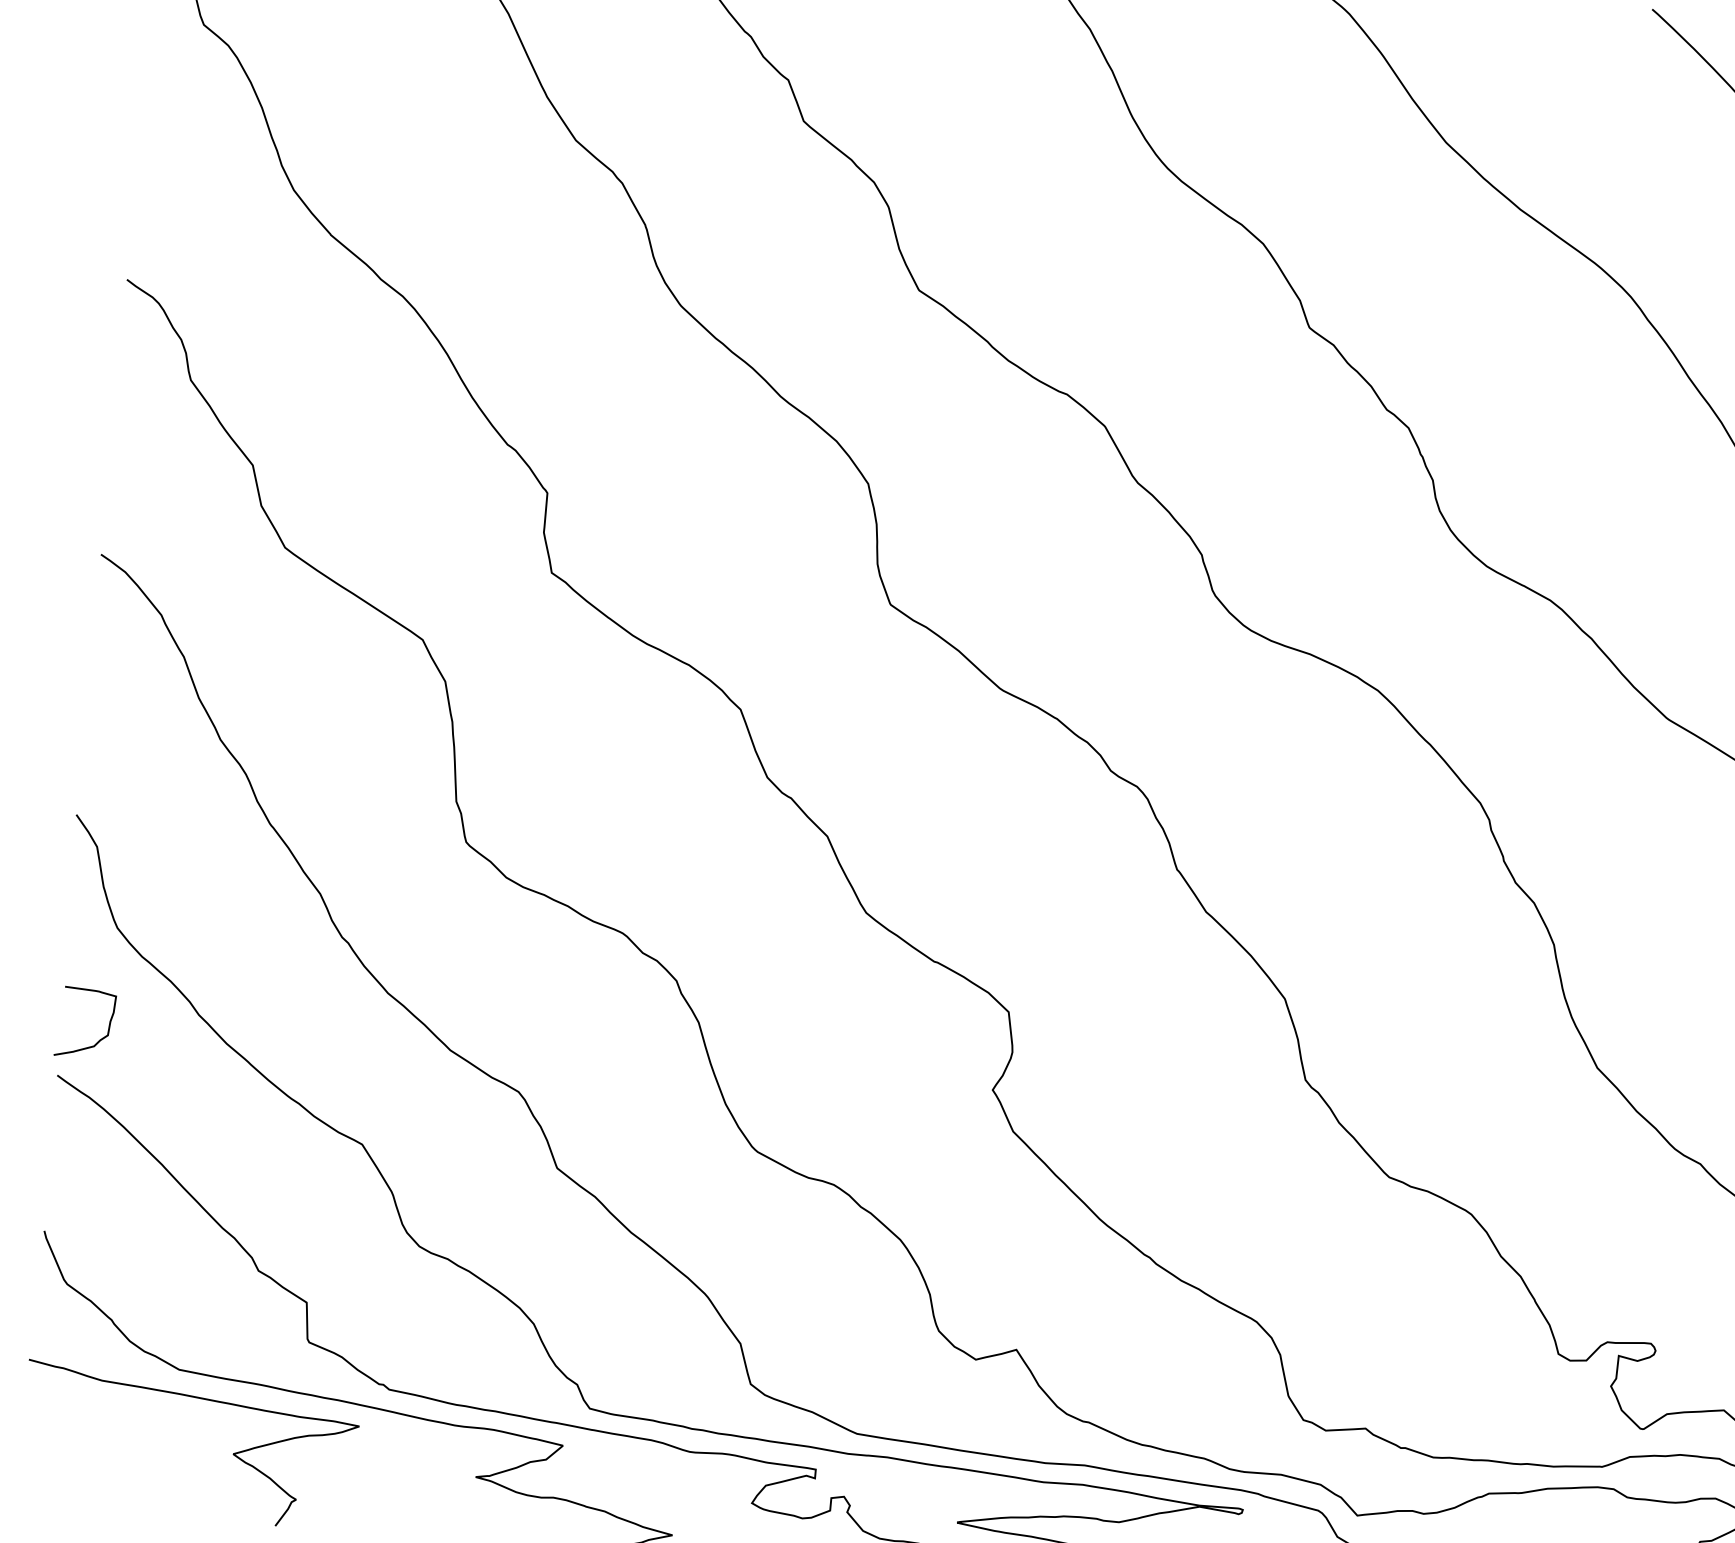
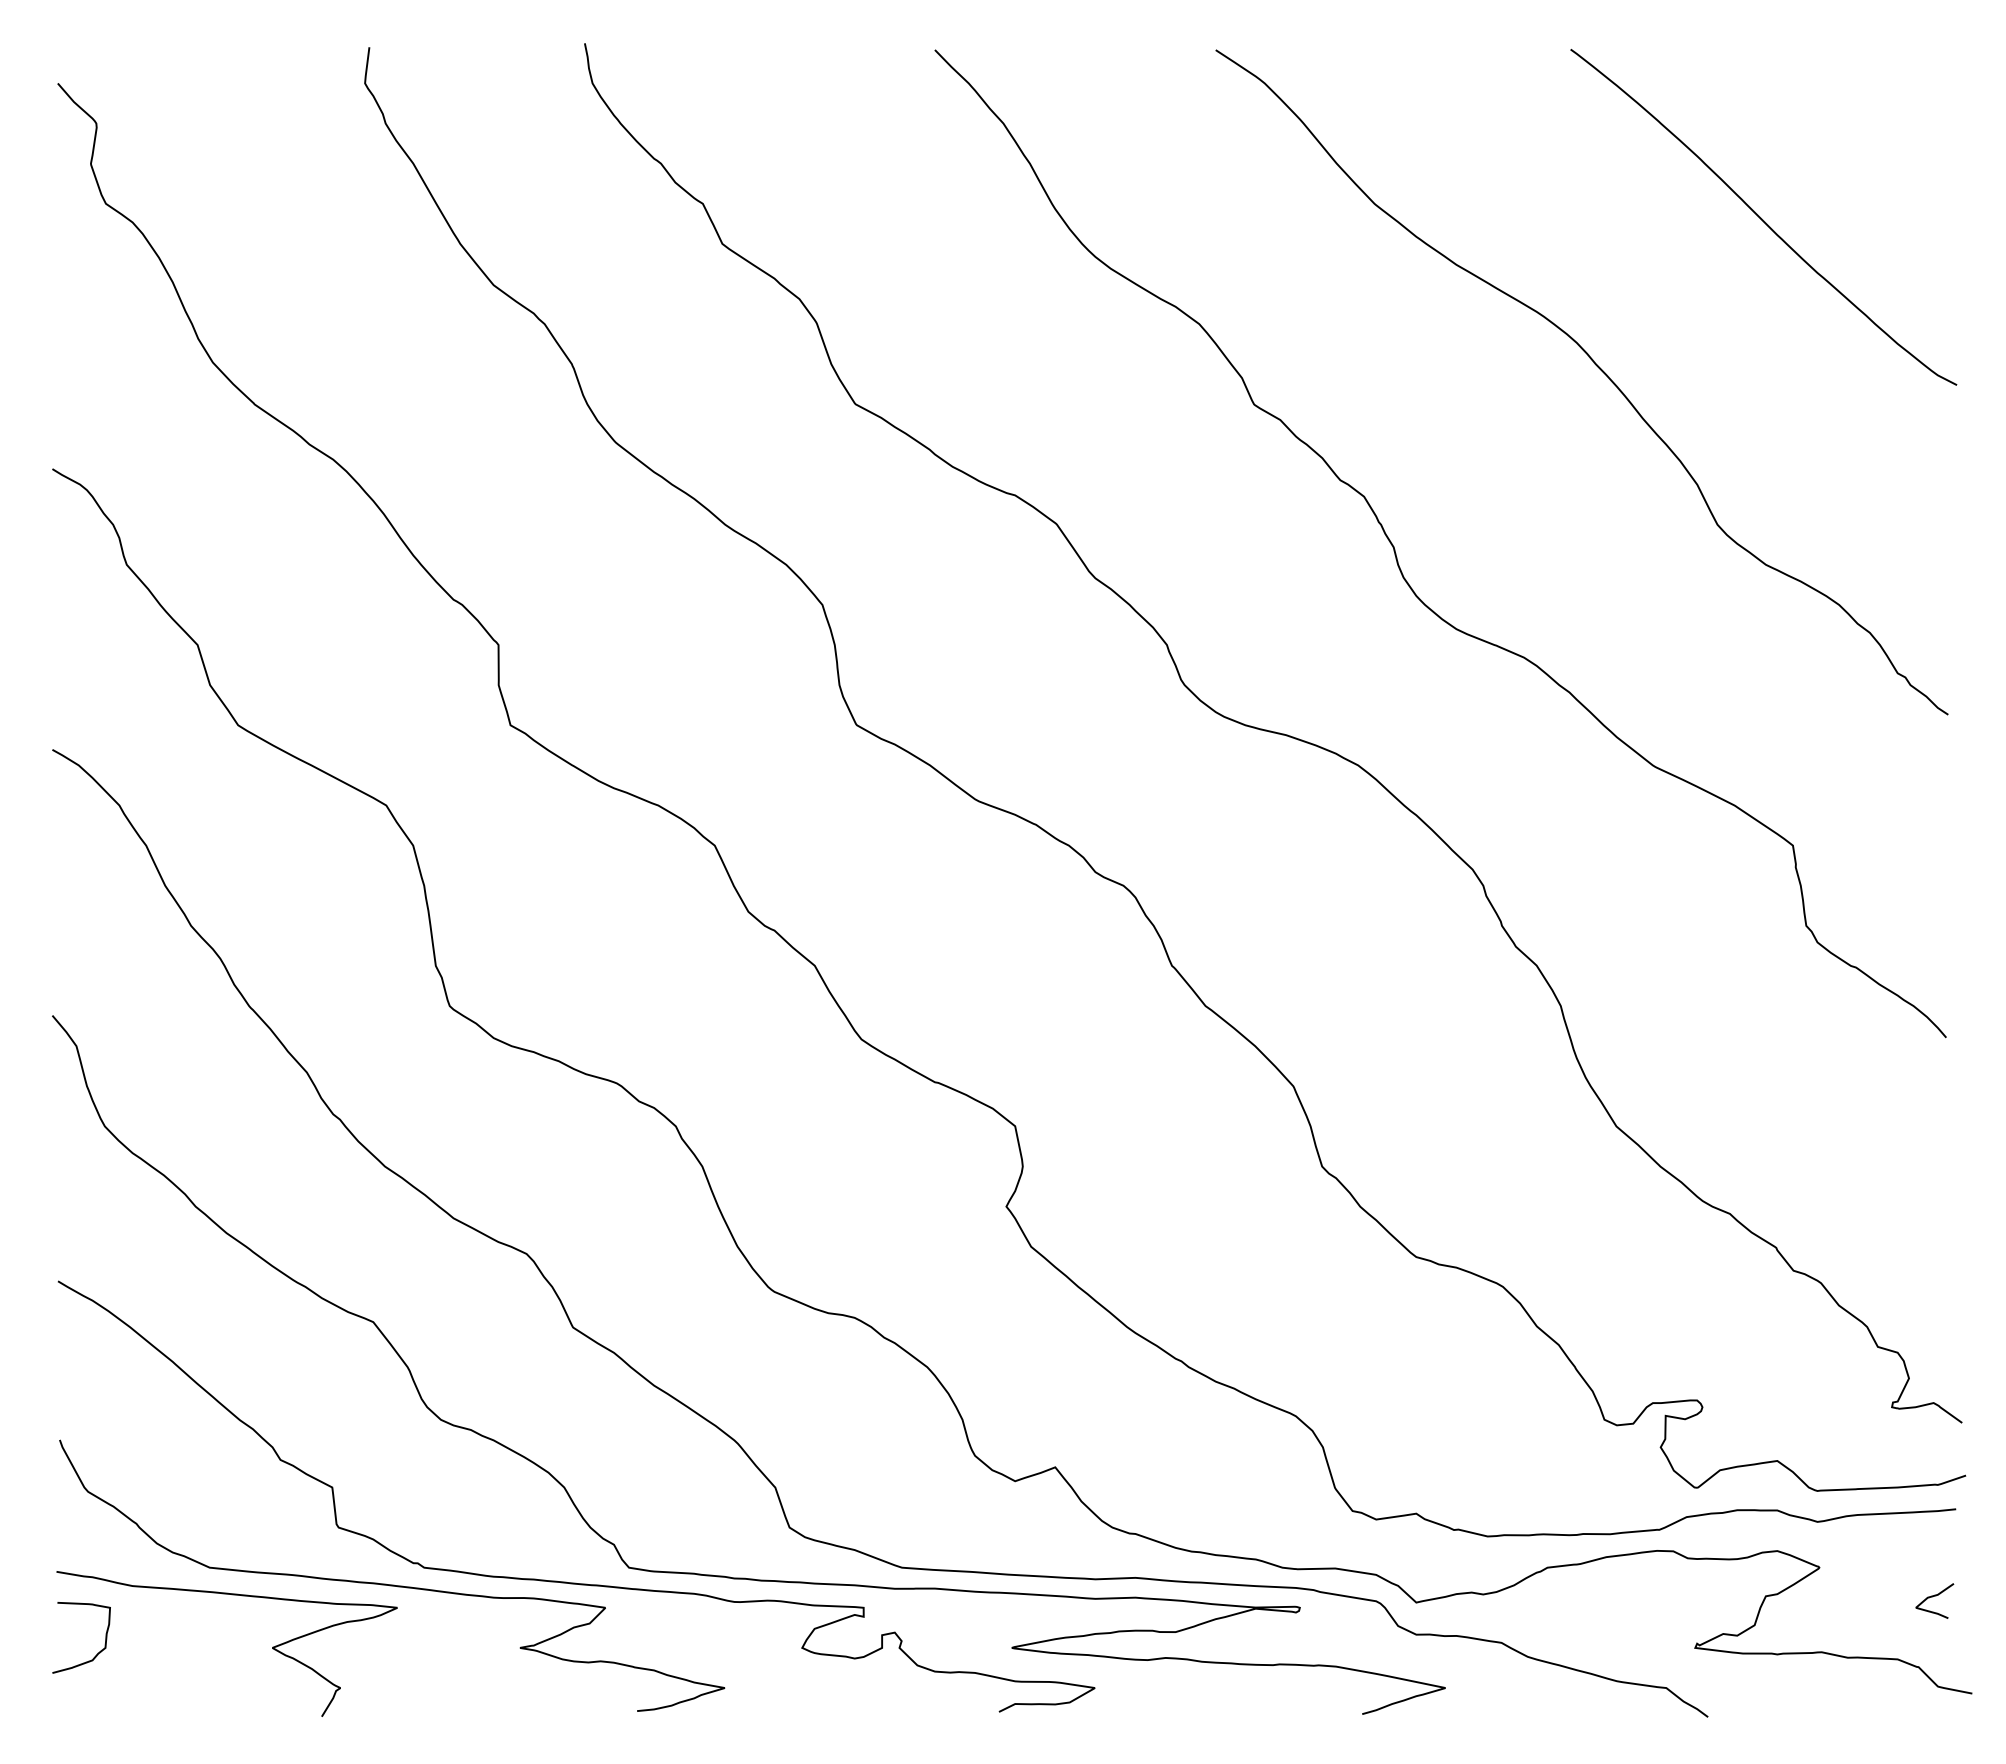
curve: (99, 1040) -> (97, 1653), moved

